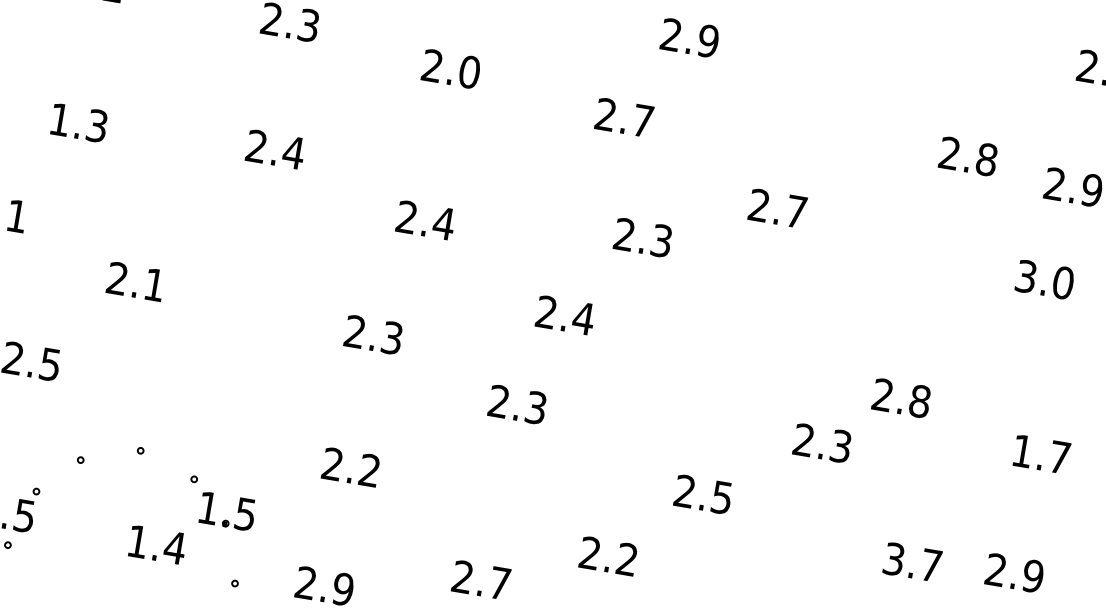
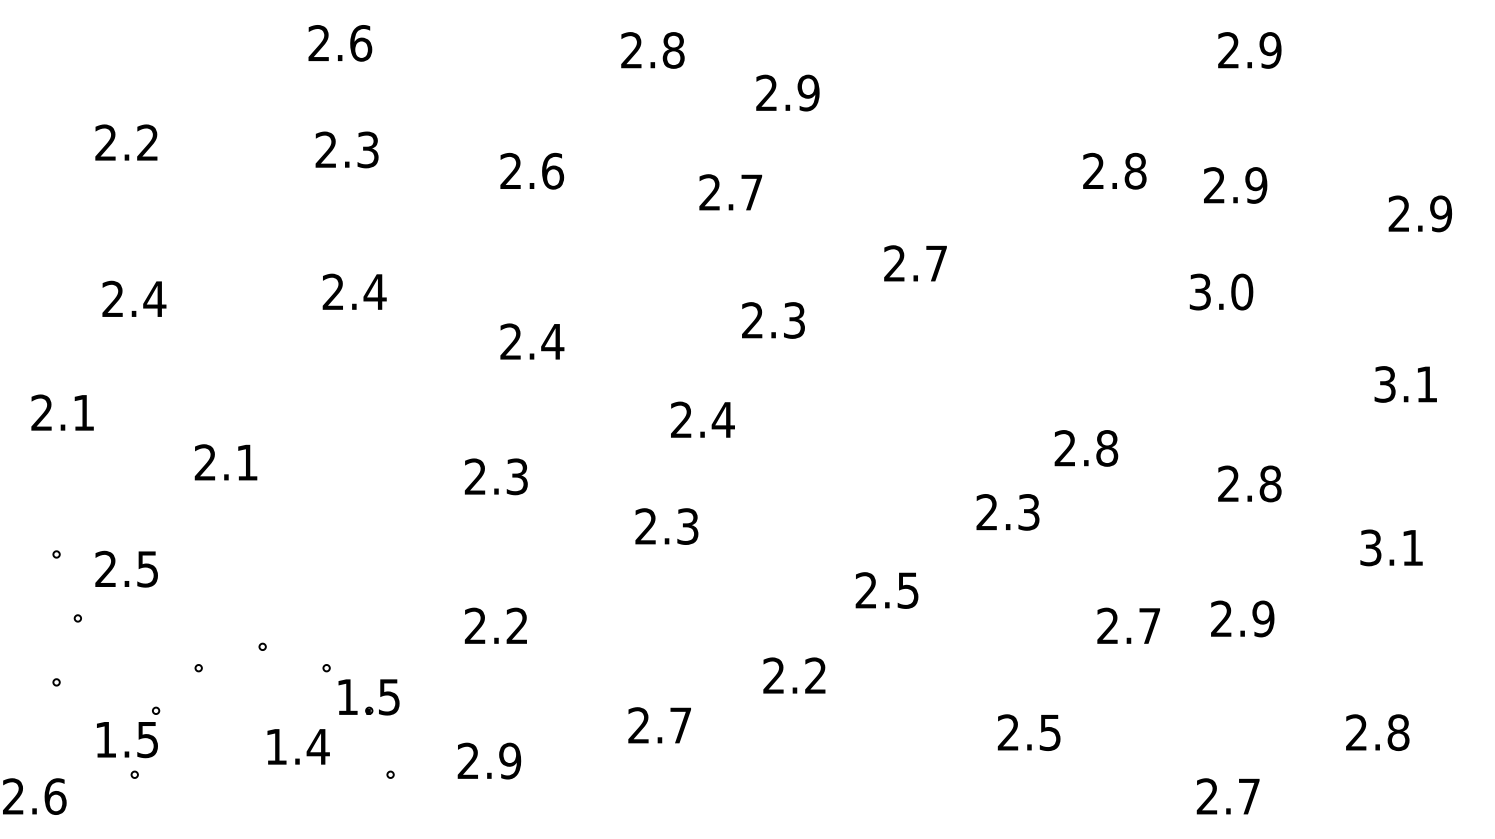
text: (470, 71) -> (553, 170), 2.0 -> 2.6
text: (79, 122) -> (134, 298), 1.3 -> 2.4
text: (1041, 453) -> (1249, 483), 1.7 -> 2.8
text: (893, 558) -> (1107, 625), 3.7 -> 2.7

